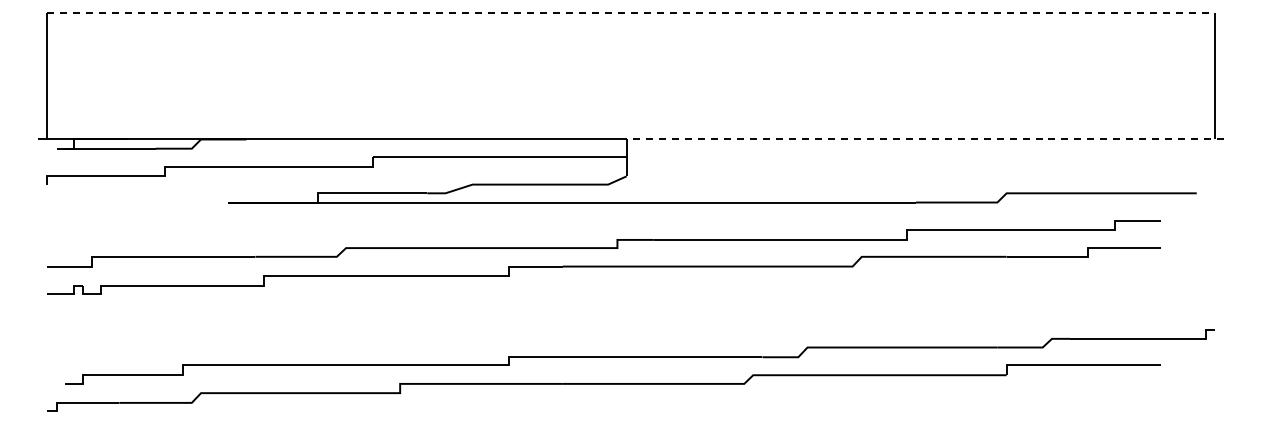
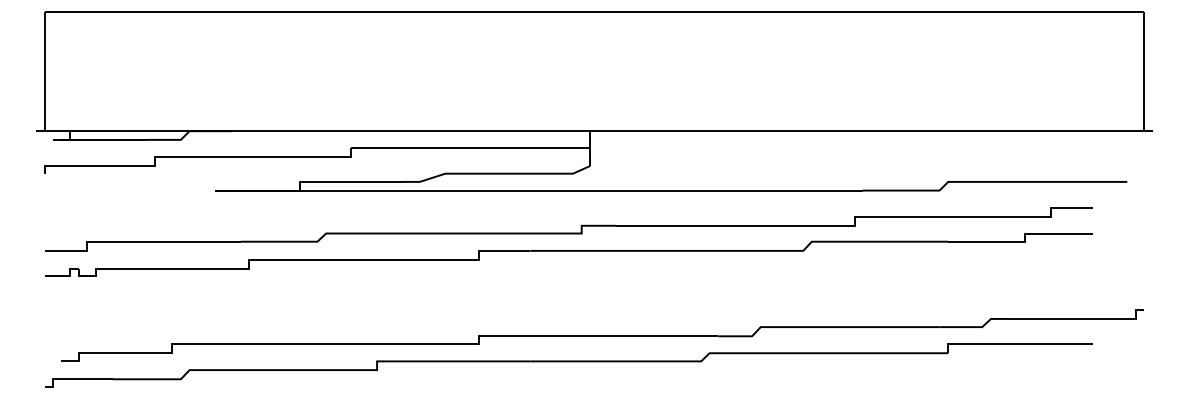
line: (630, 12) -> (594, 11), dashed -> solid
line: (925, 139) -> (871, 131), dashed -> solid

